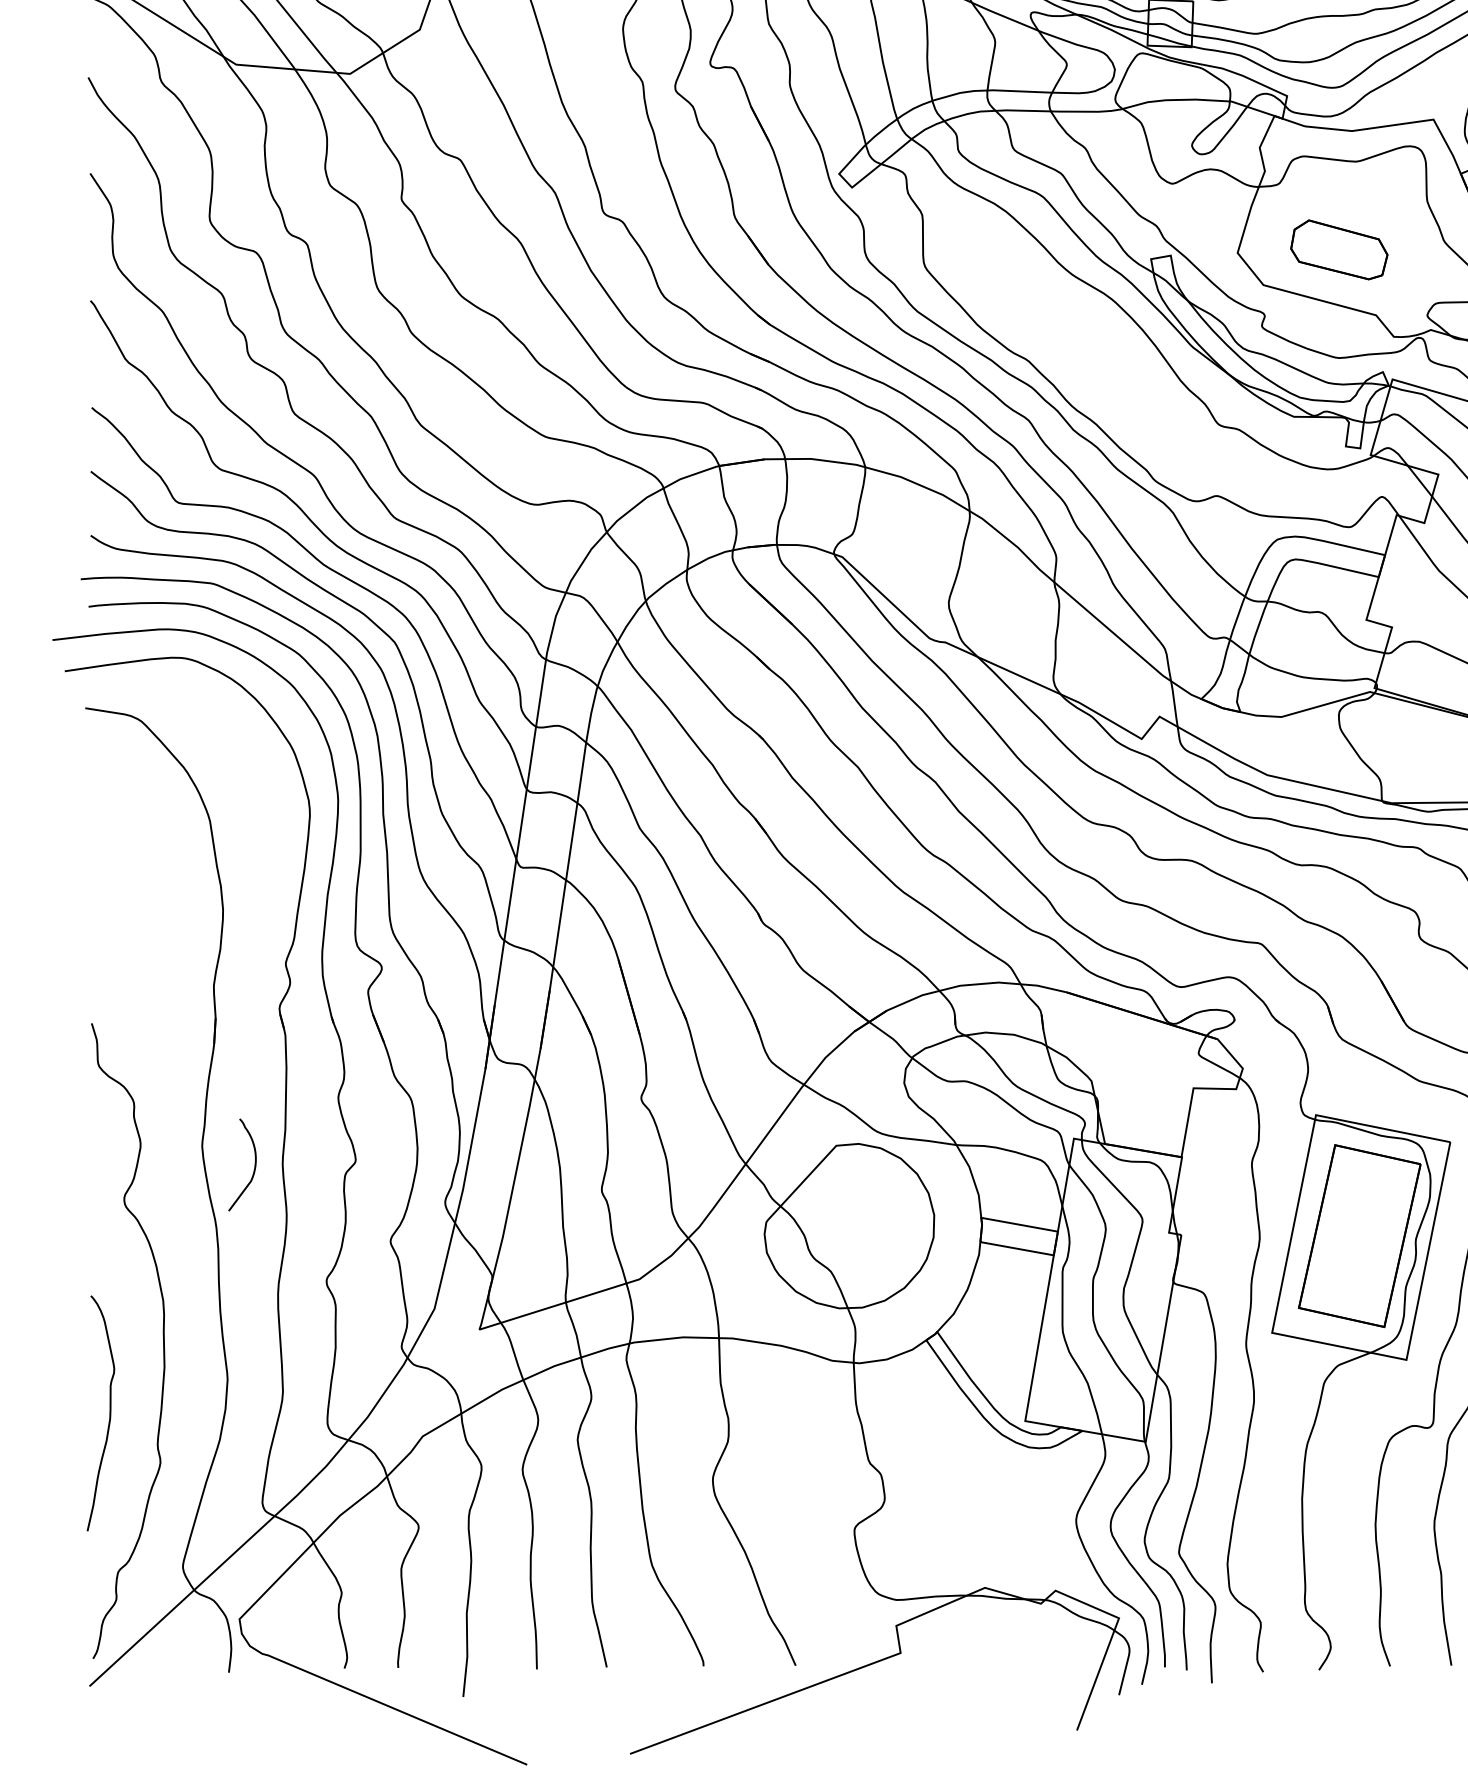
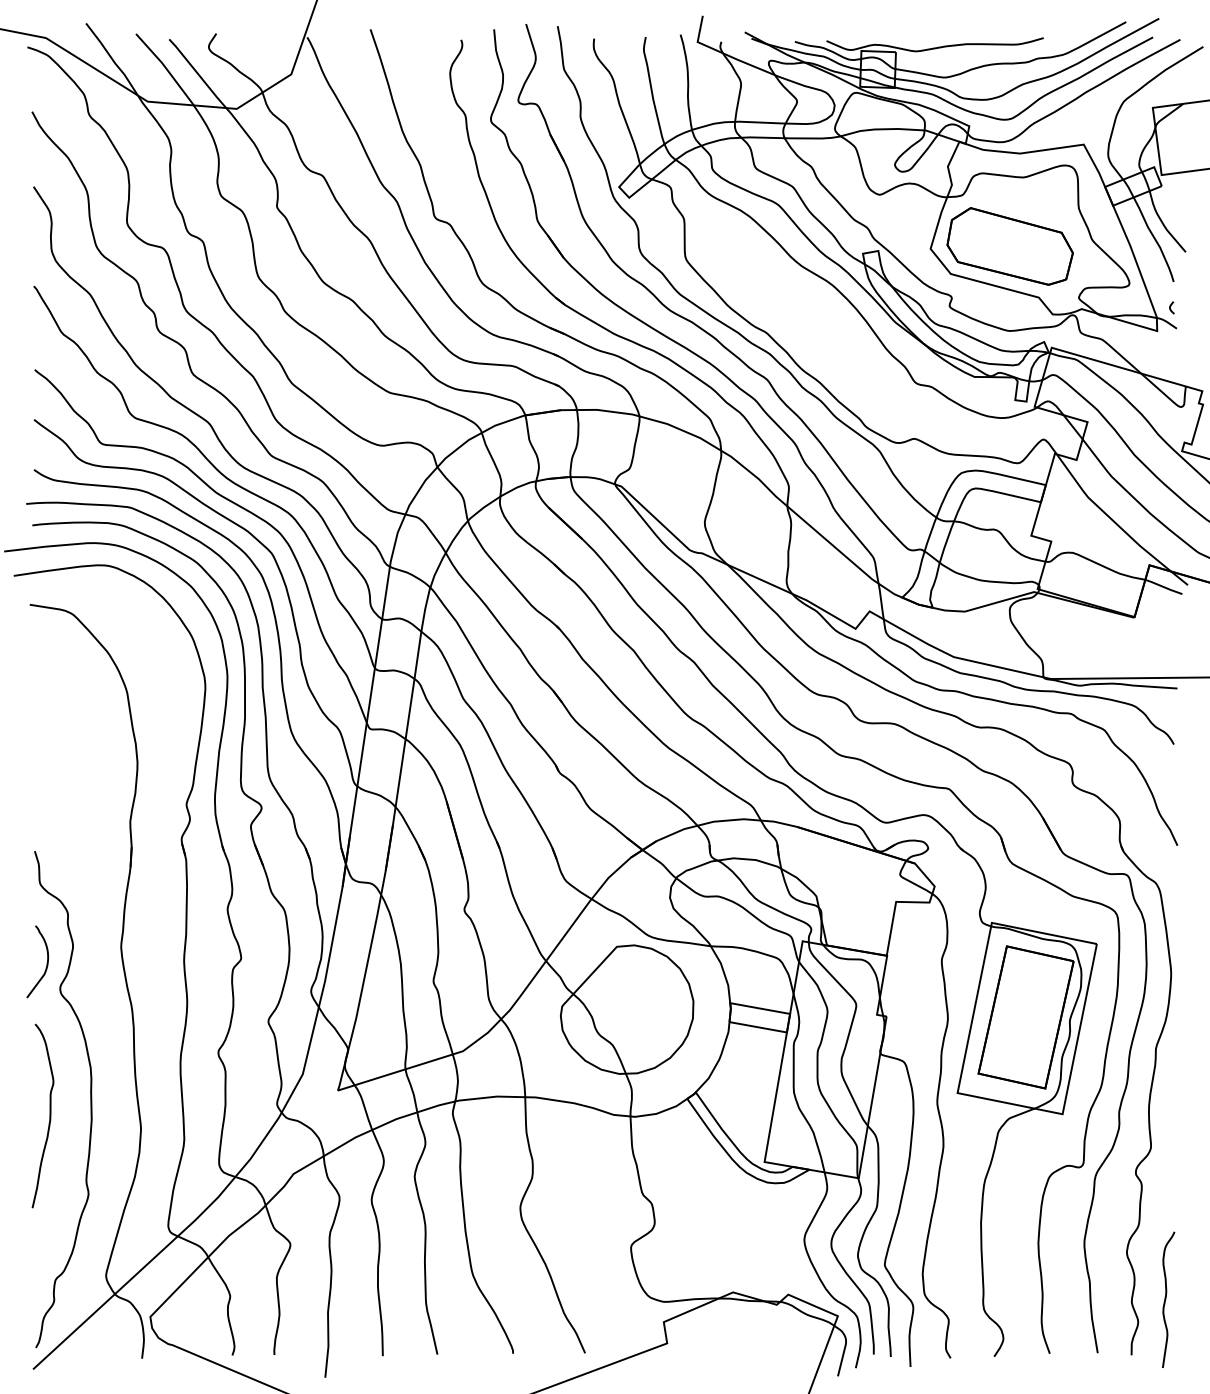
part: (1338, 249) -> (1009, 246), size x1.67
curve: (253, 1165) -> (46, 962), moved
curve: (109, 1412) -> (49, 1115), moved

